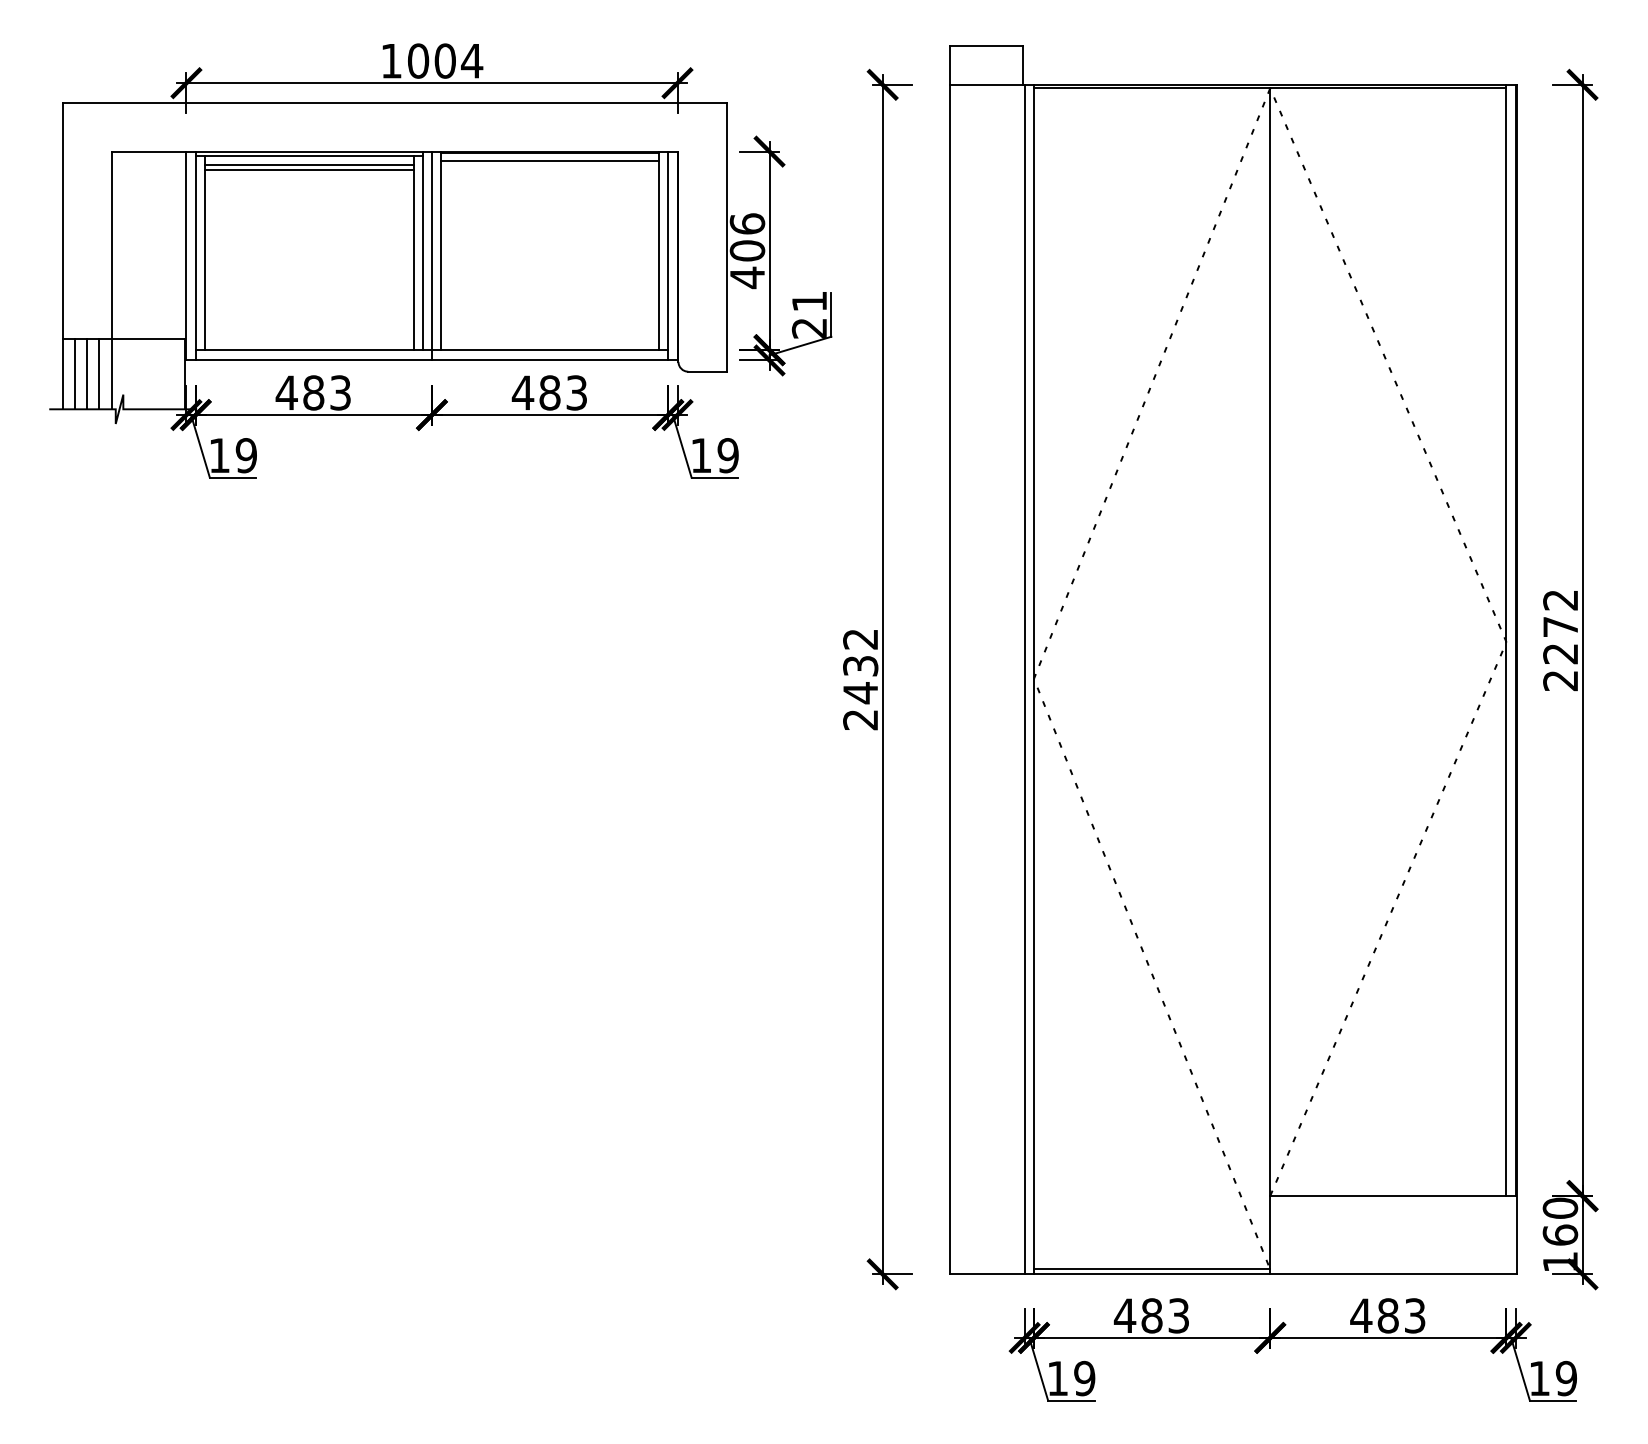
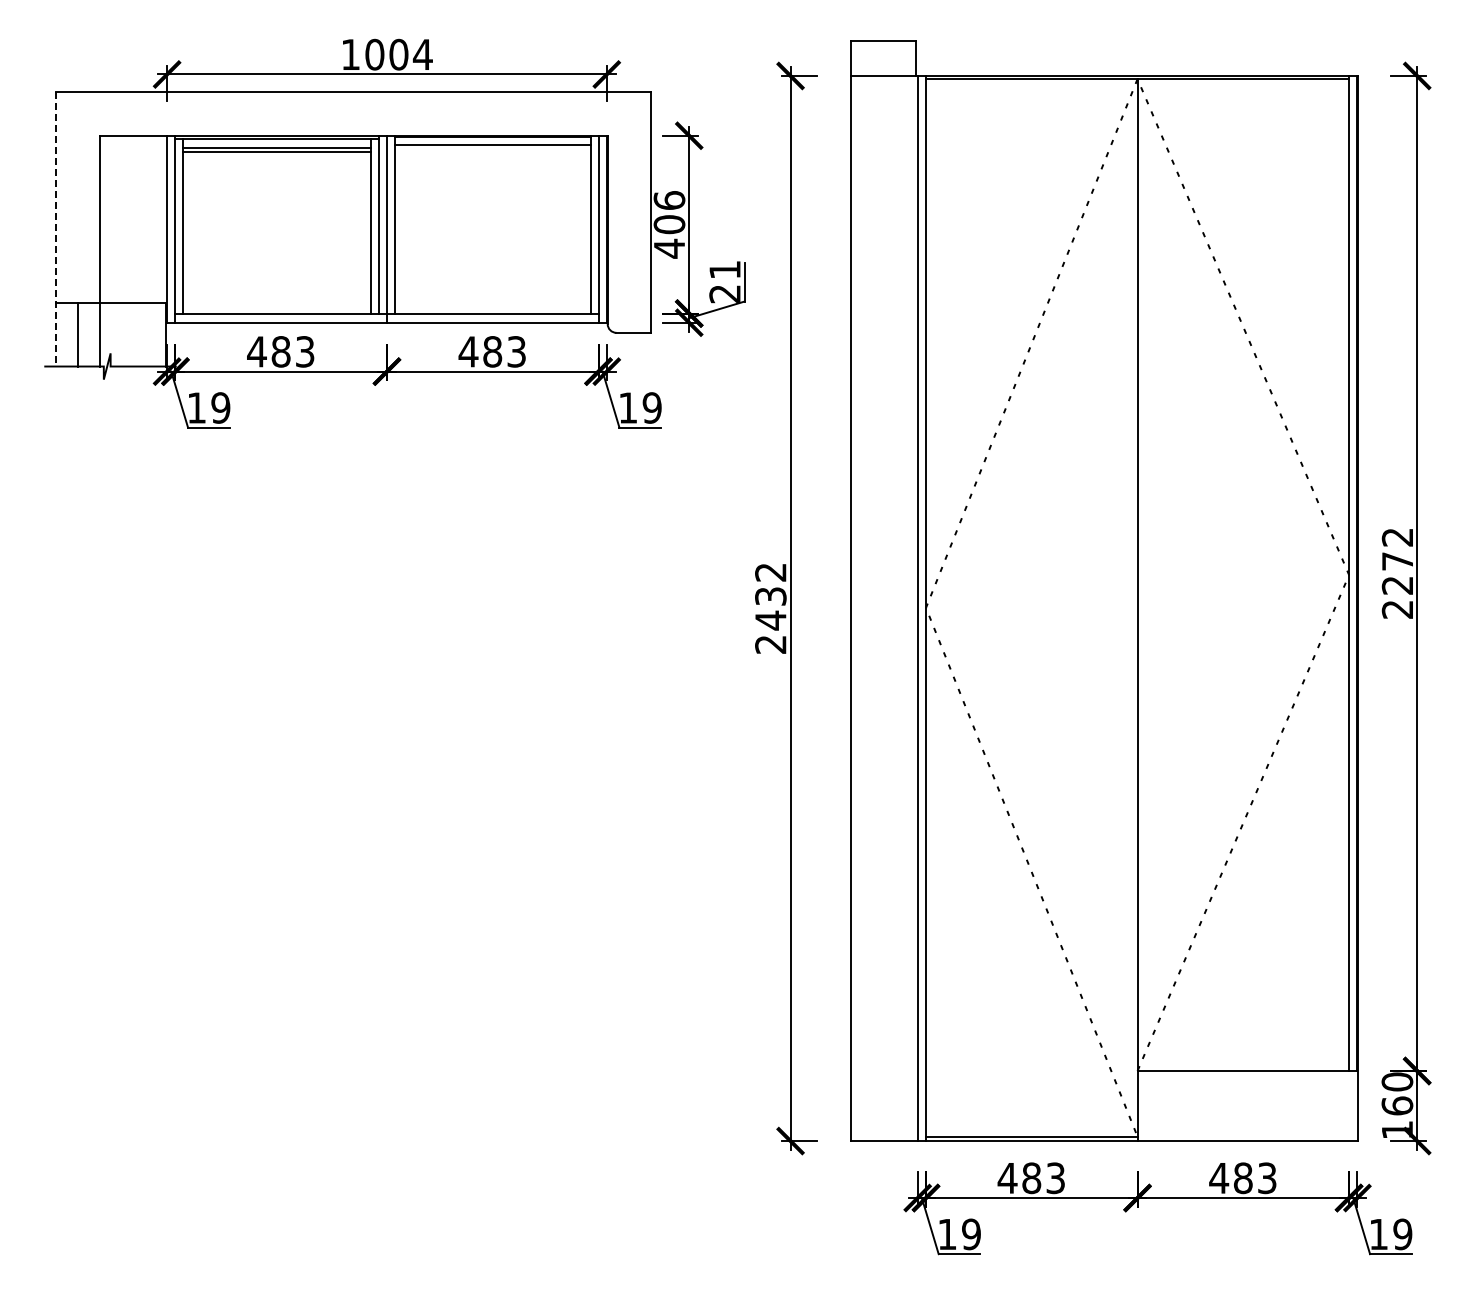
line: (62, 256) -> (56, 229), solid -> dashed
line: (75, 373) -> (67, 334), removed
line: (99, 373) -> (89, 334), removed

